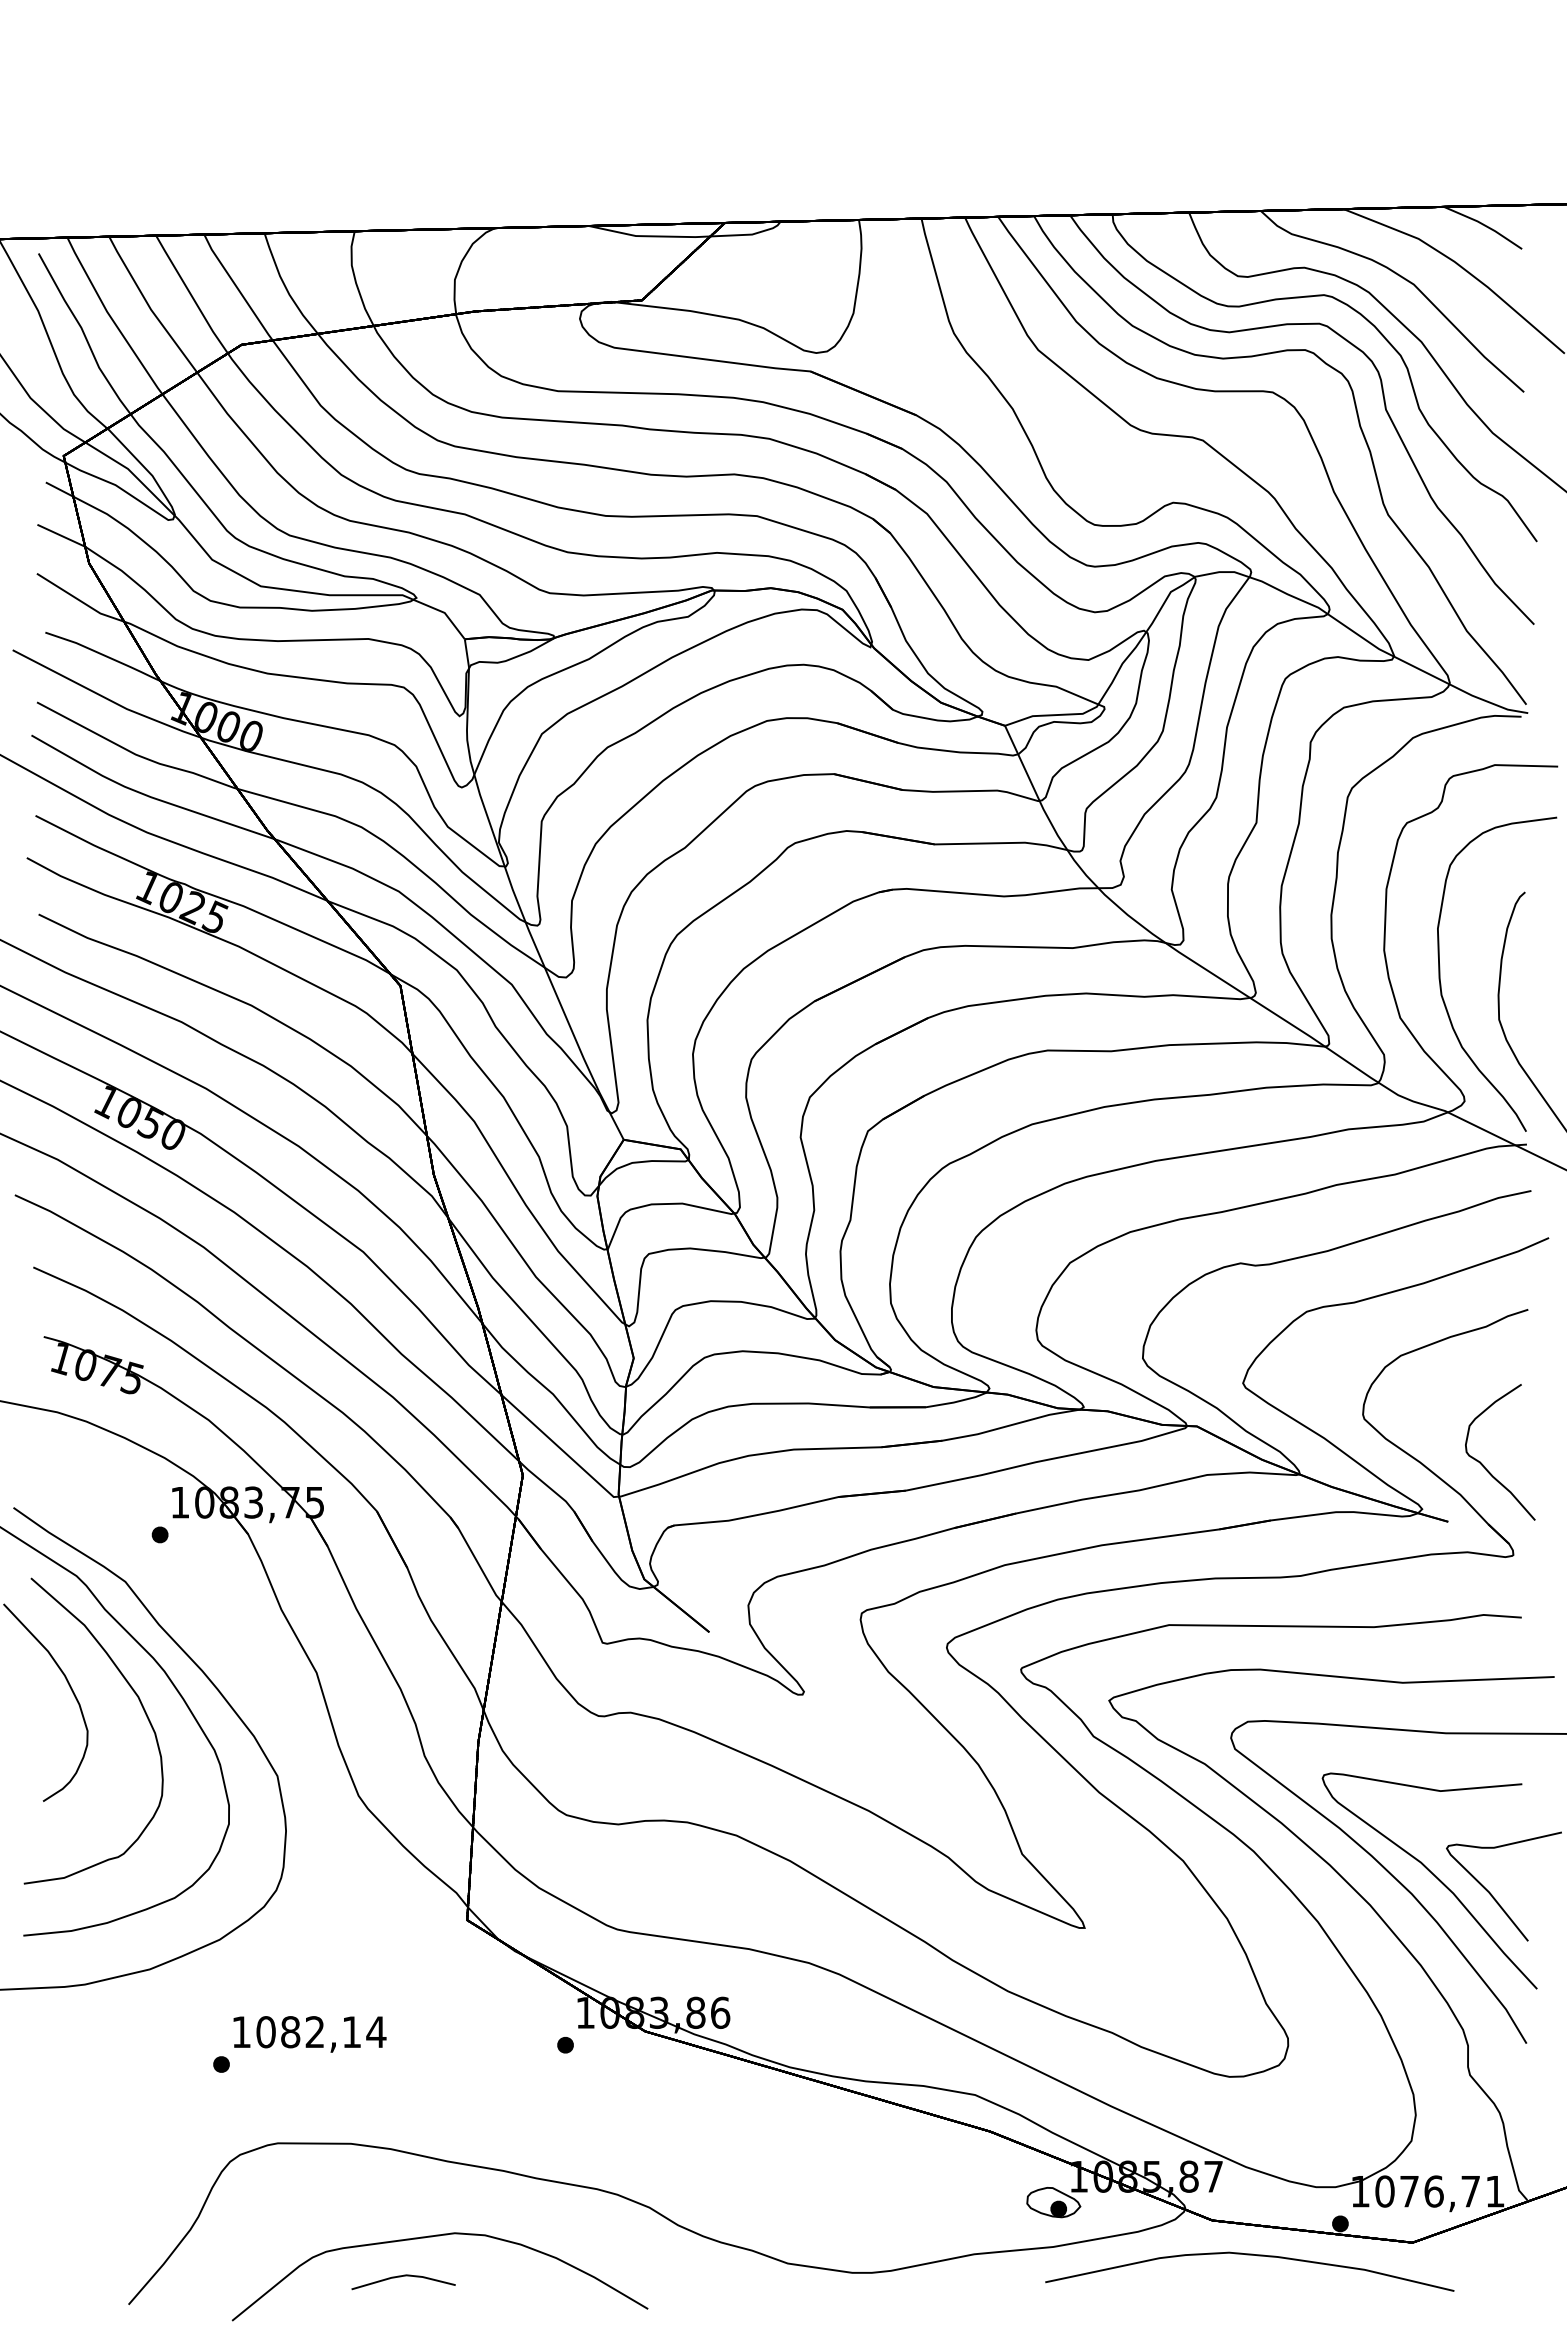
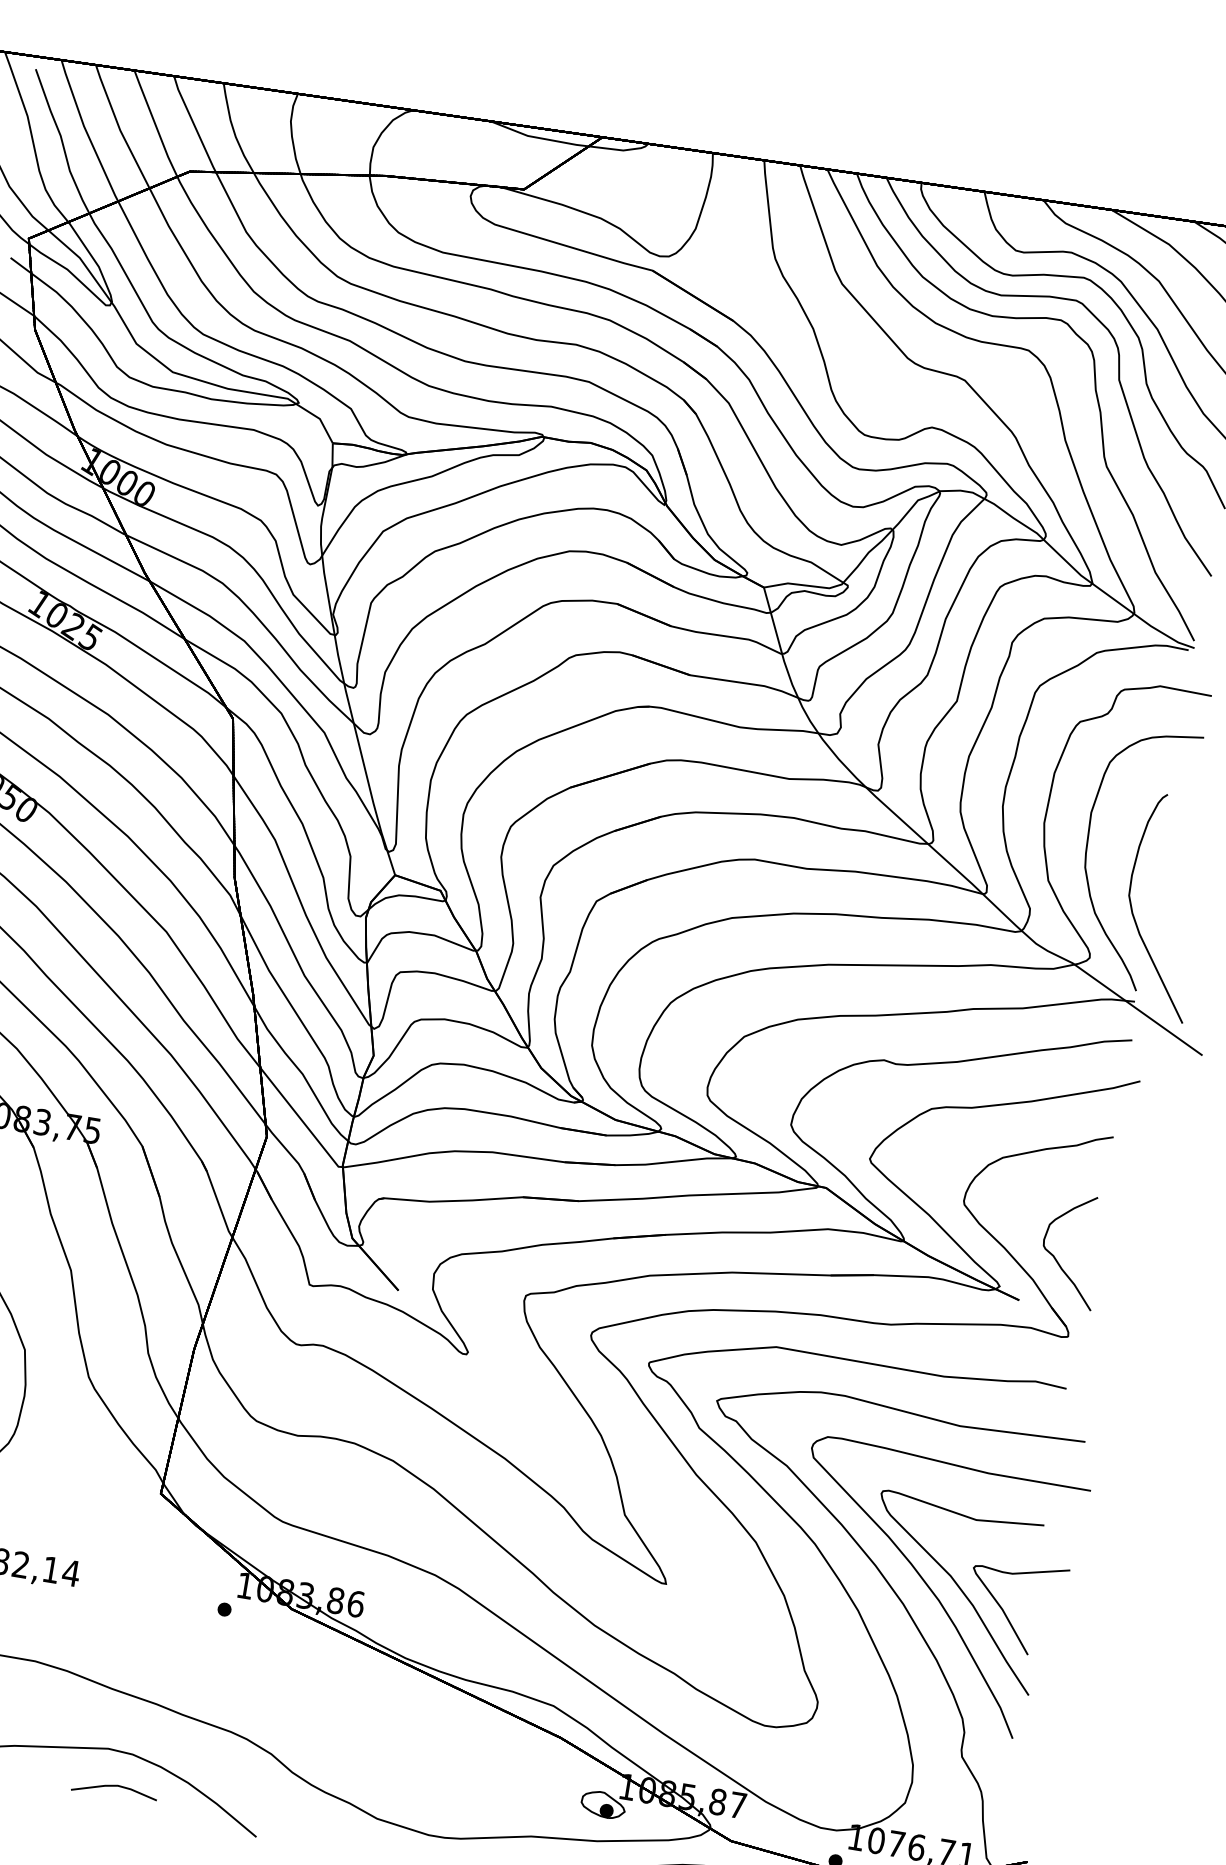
line: (401, 2277) -> (113, 1786), moved

